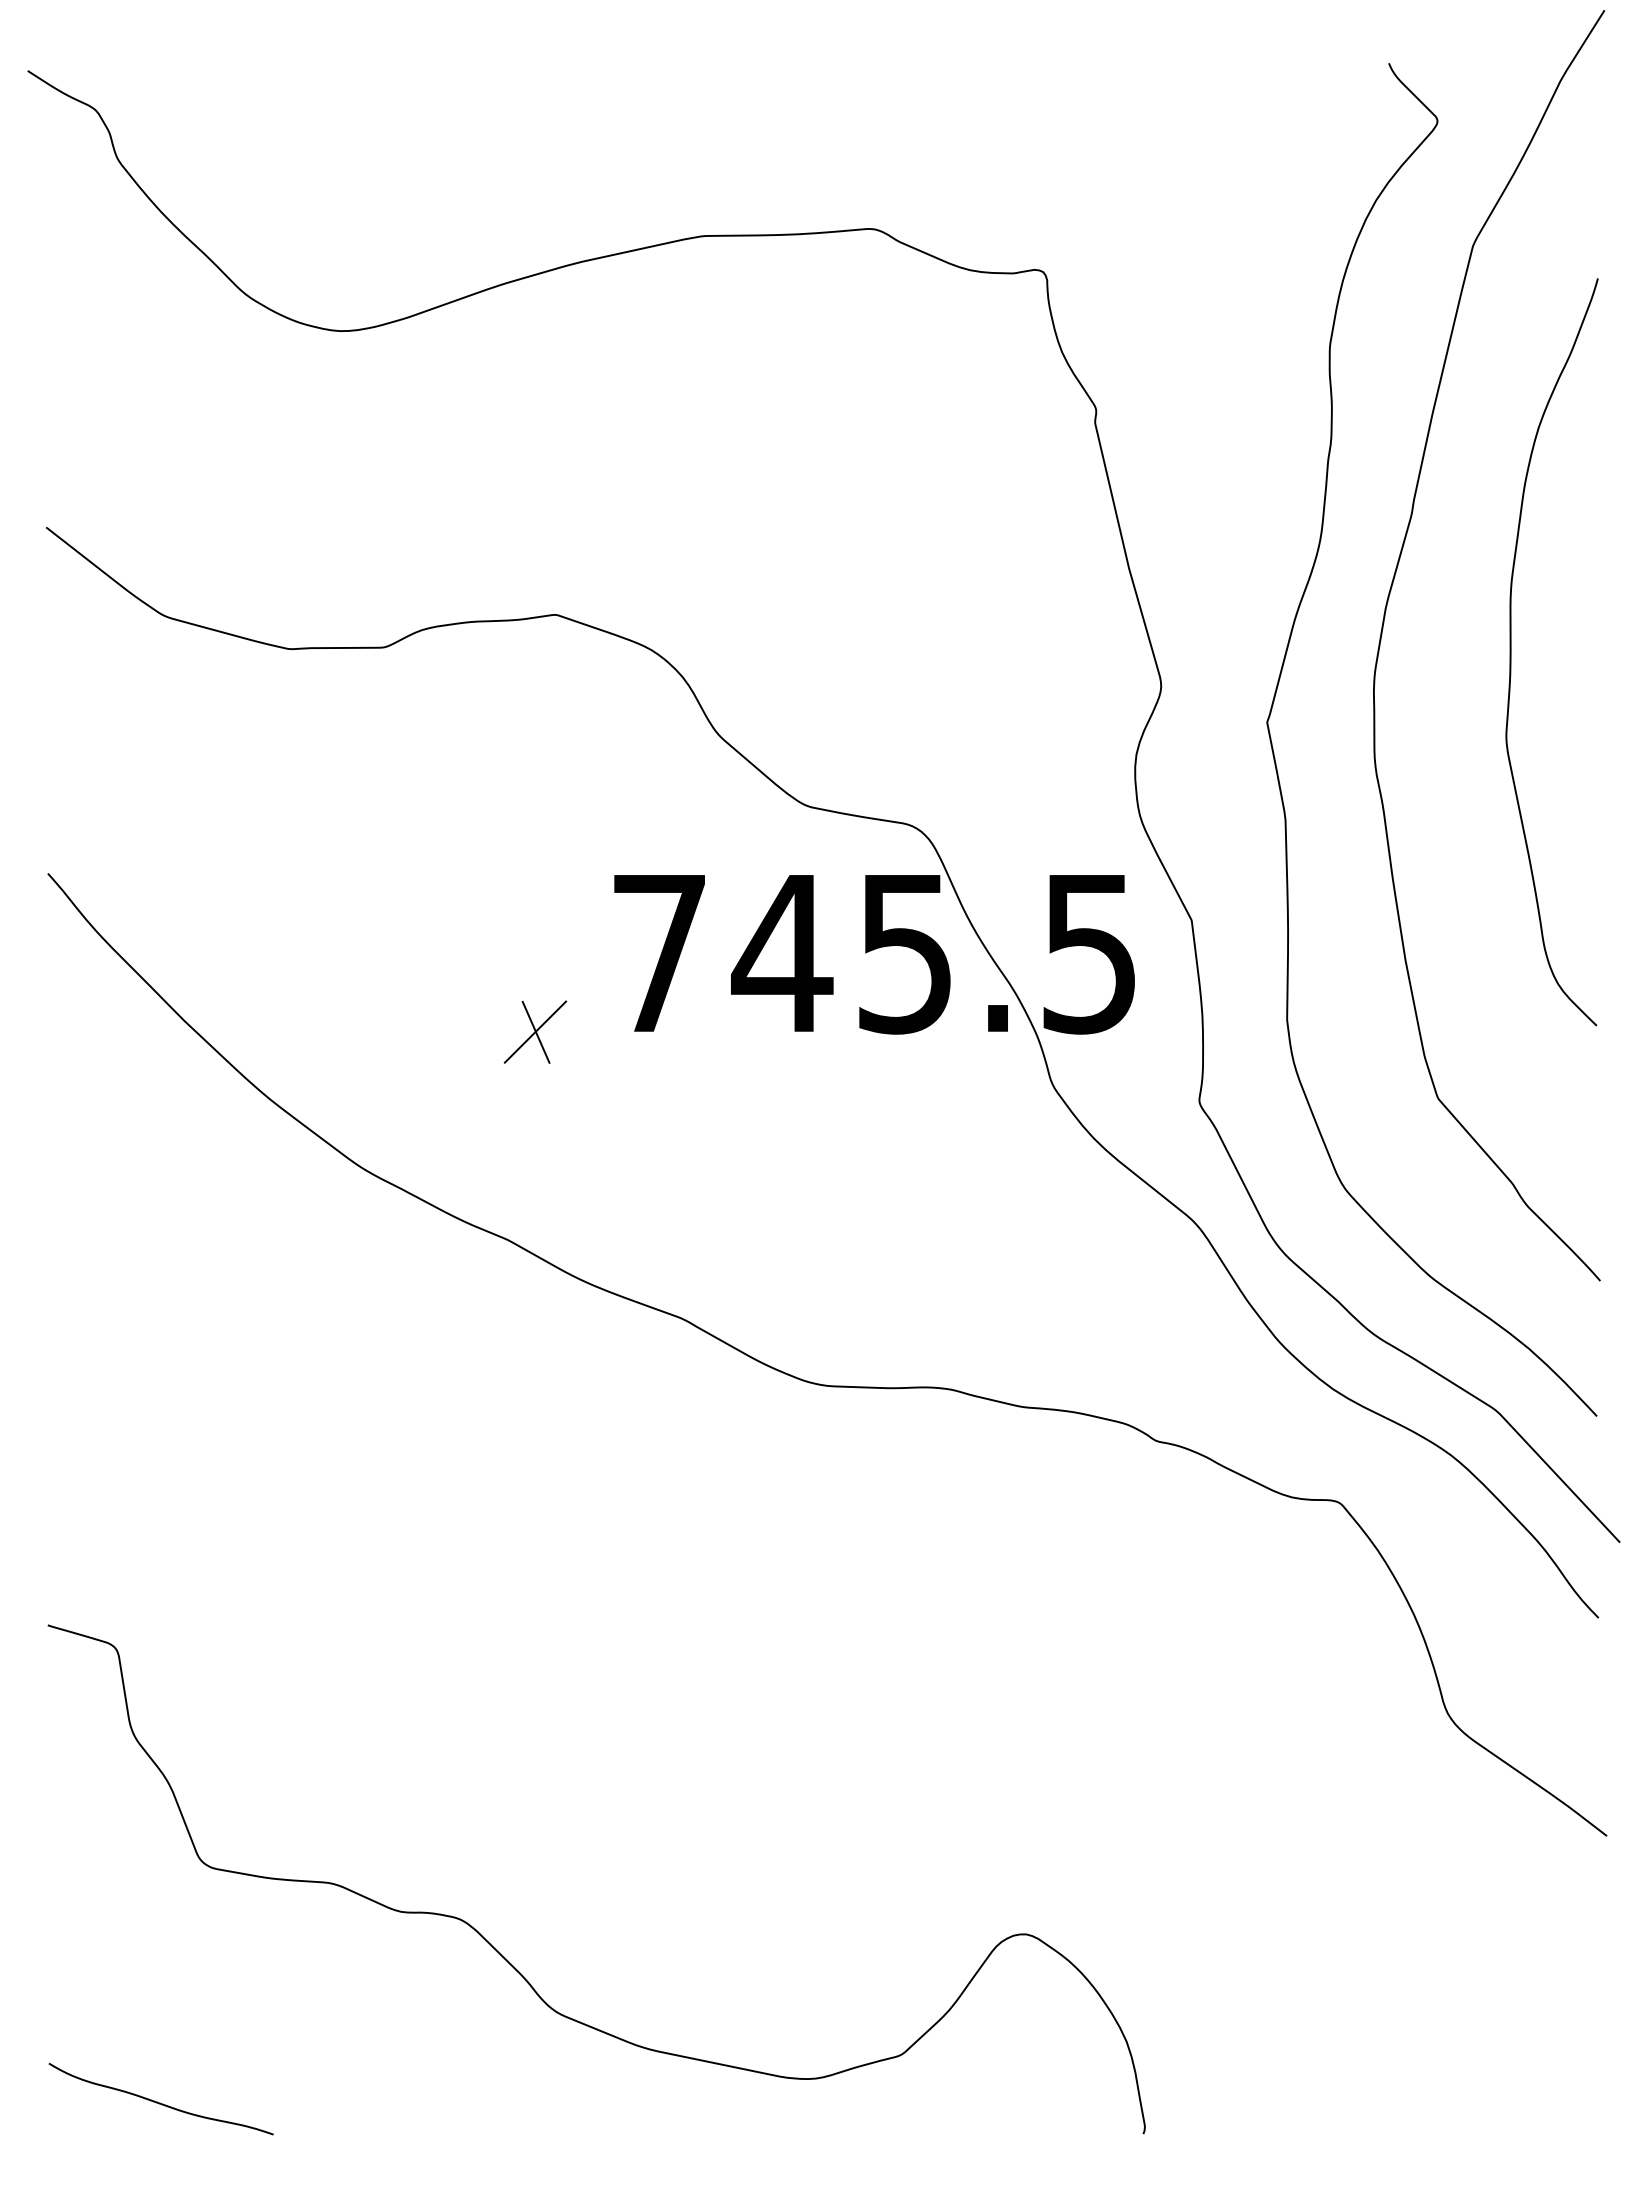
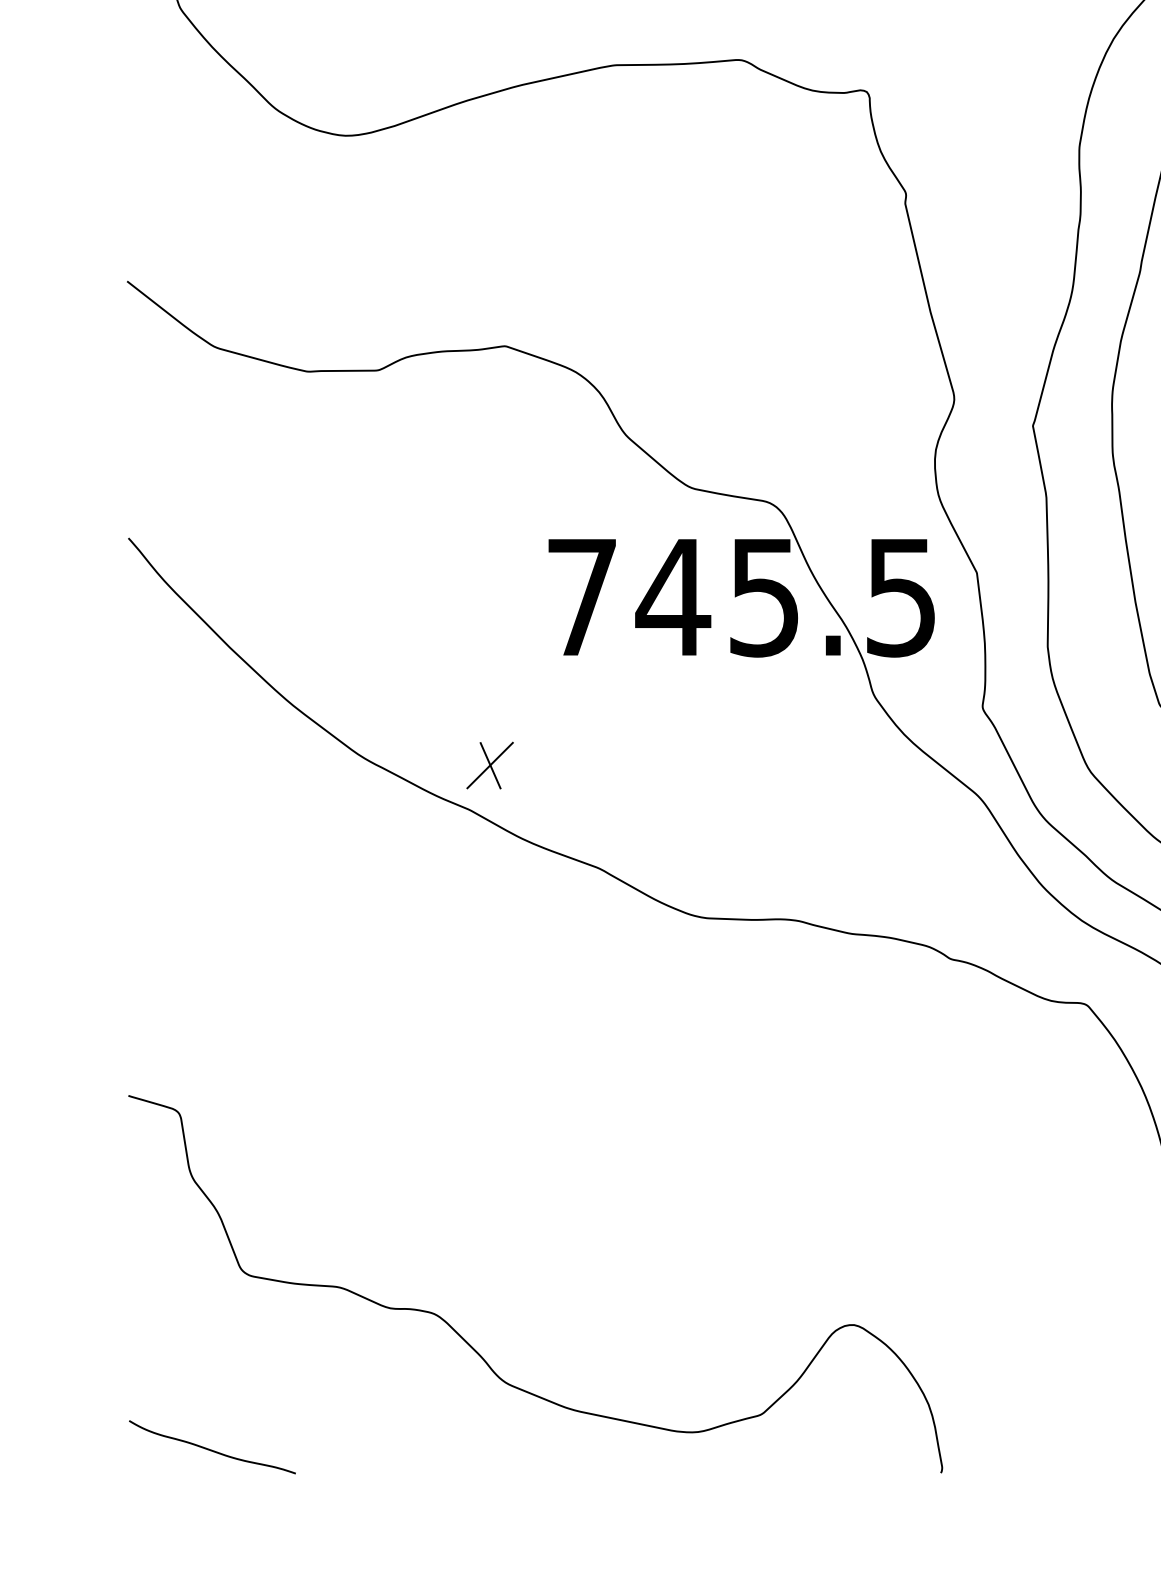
part: (535, 1031) -> (490, 765), moved

